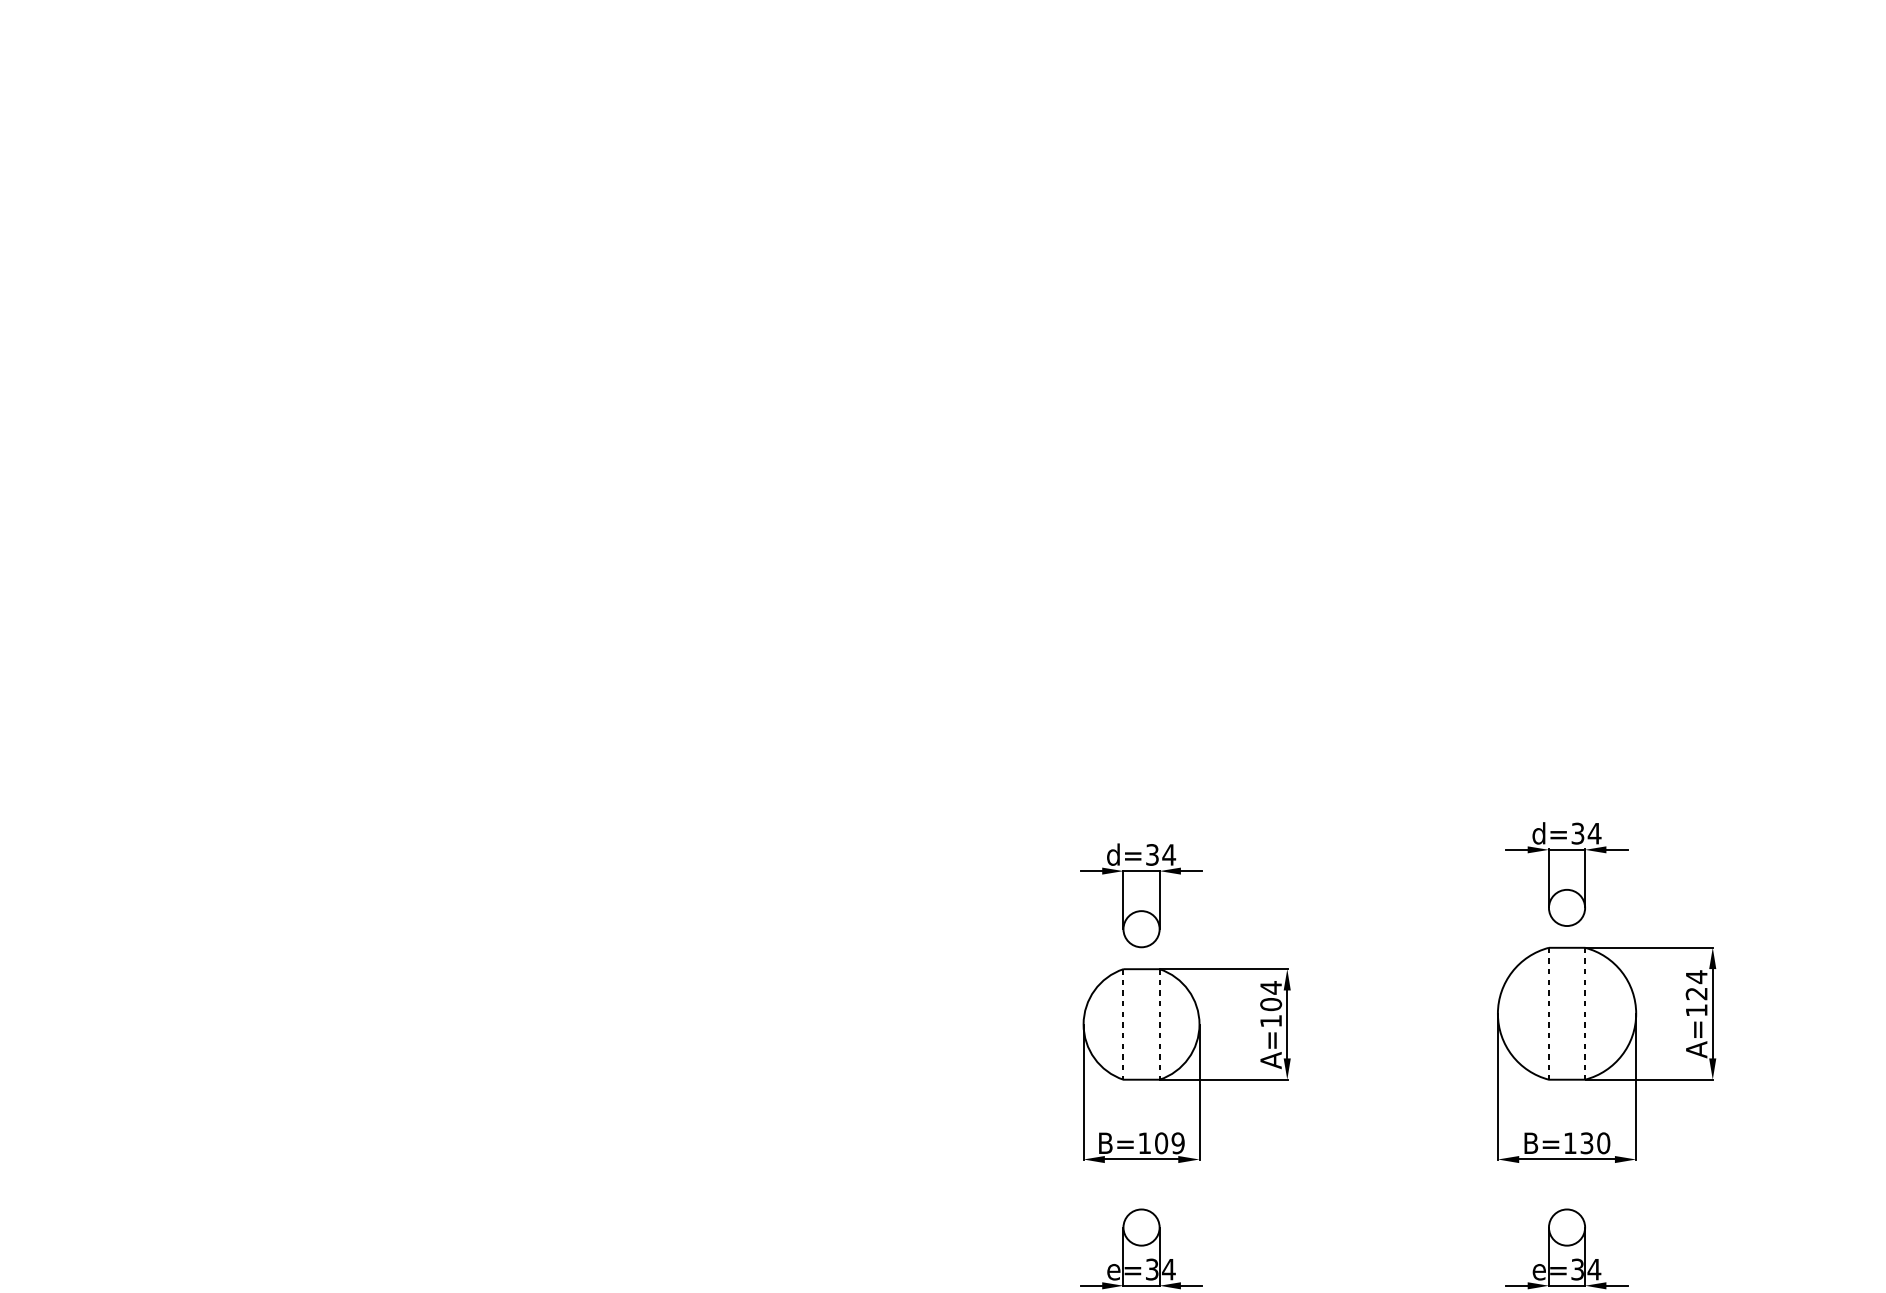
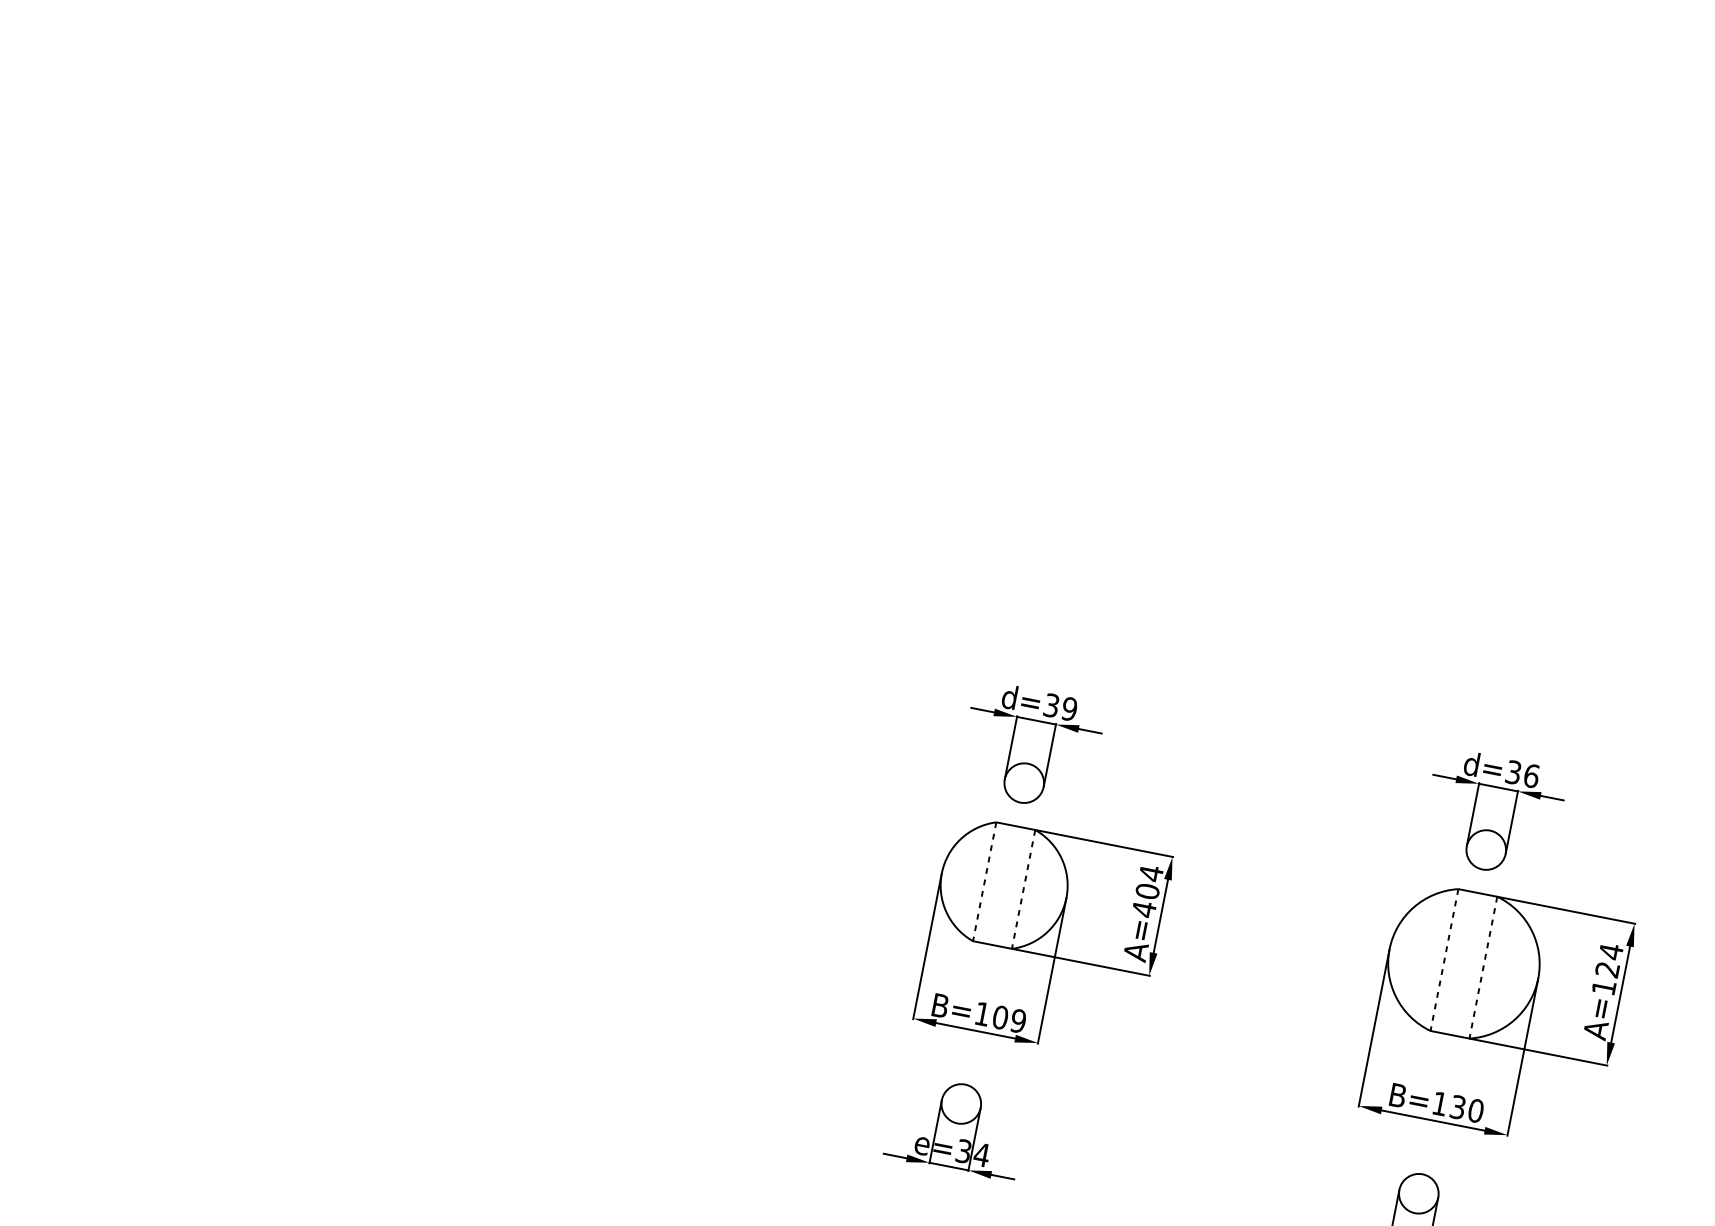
text: (1594, 833) -> (1531, 775), d=34 -> d=36
text: (1169, 854) -> (1070, 708), d=34 -> d=39
text: (1270, 1021) -> (1143, 909), A=104 -> A=404

